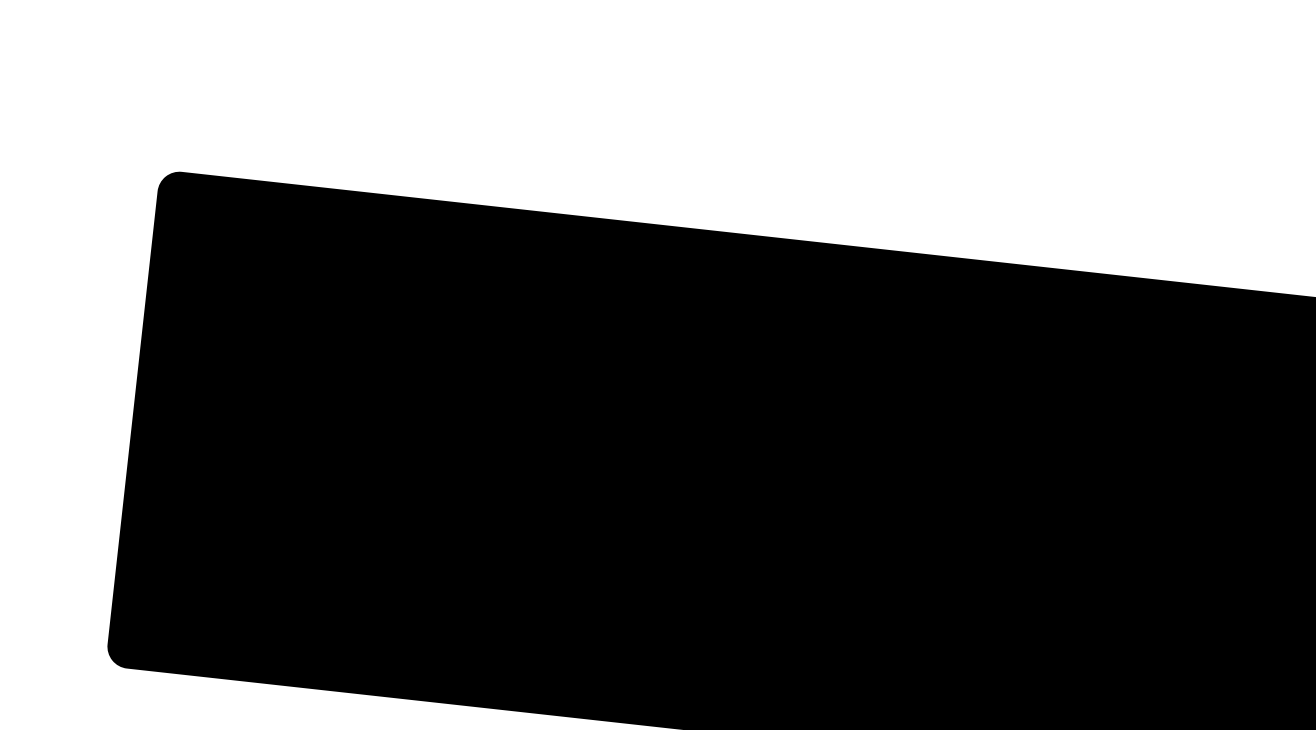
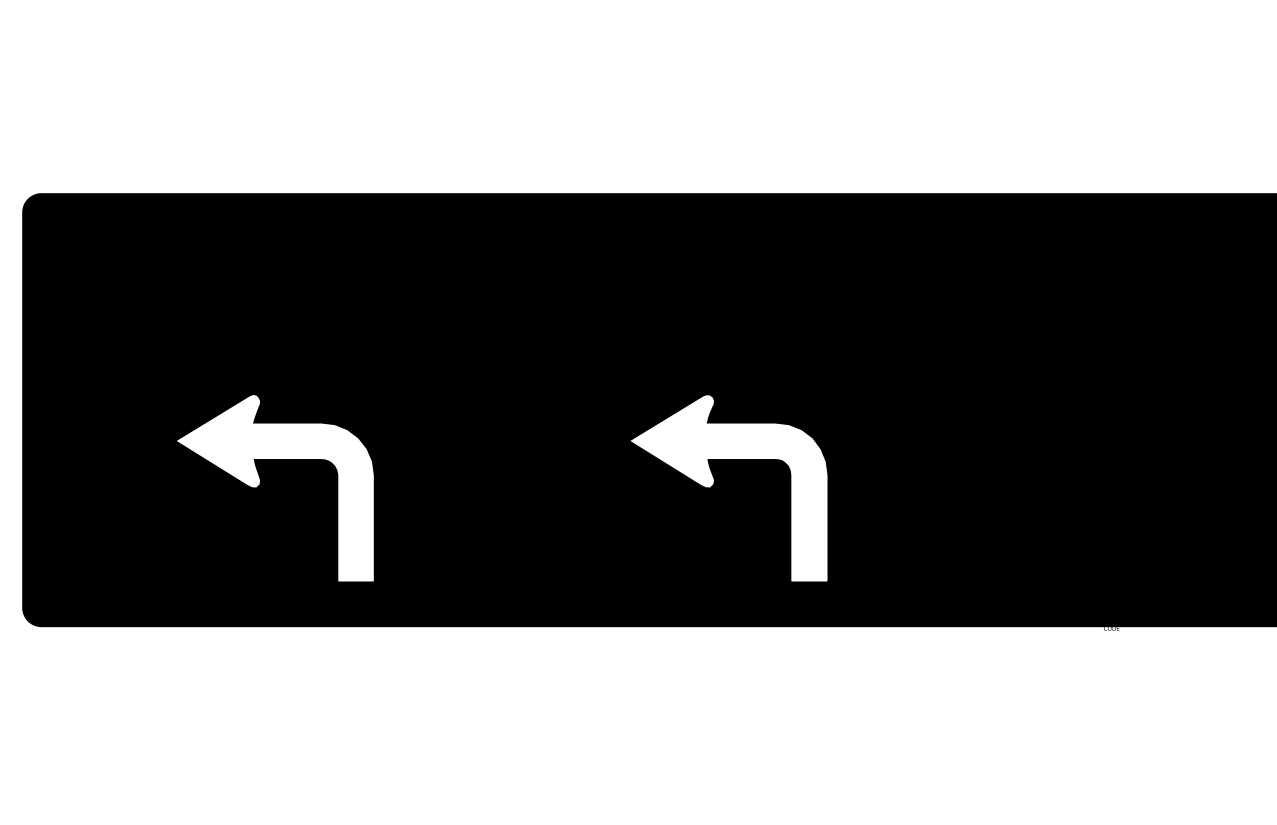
fill: (411, 539) -> (274, 488), removed
fill: (931, 596) -> (728, 488), removed

